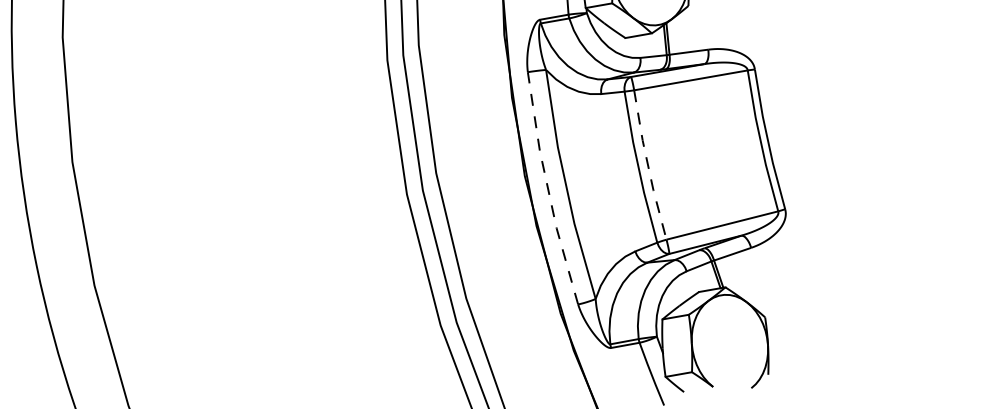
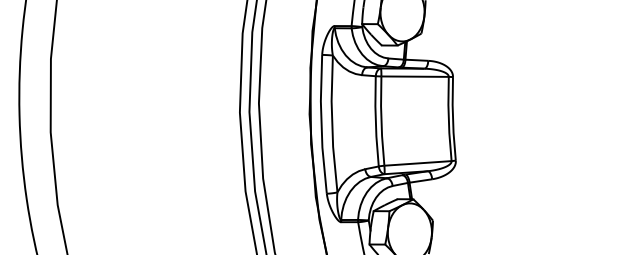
line: (648, 166) -> (381, 121), dashed -> solid
line: (548, 189) -> (321, 124), dashed -> solid

